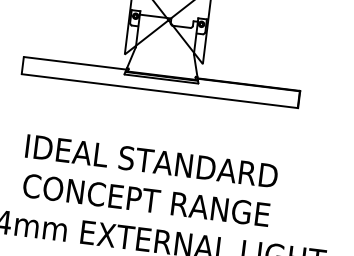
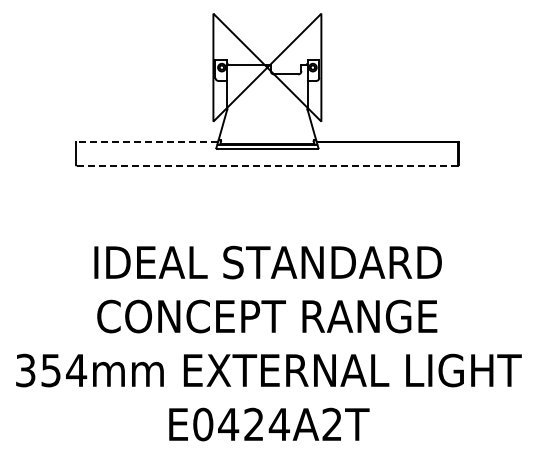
line: (75, 63) -> (147, 141), solid -> dashed
line: (160, 91) -> (267, 165), solid -> dashed

